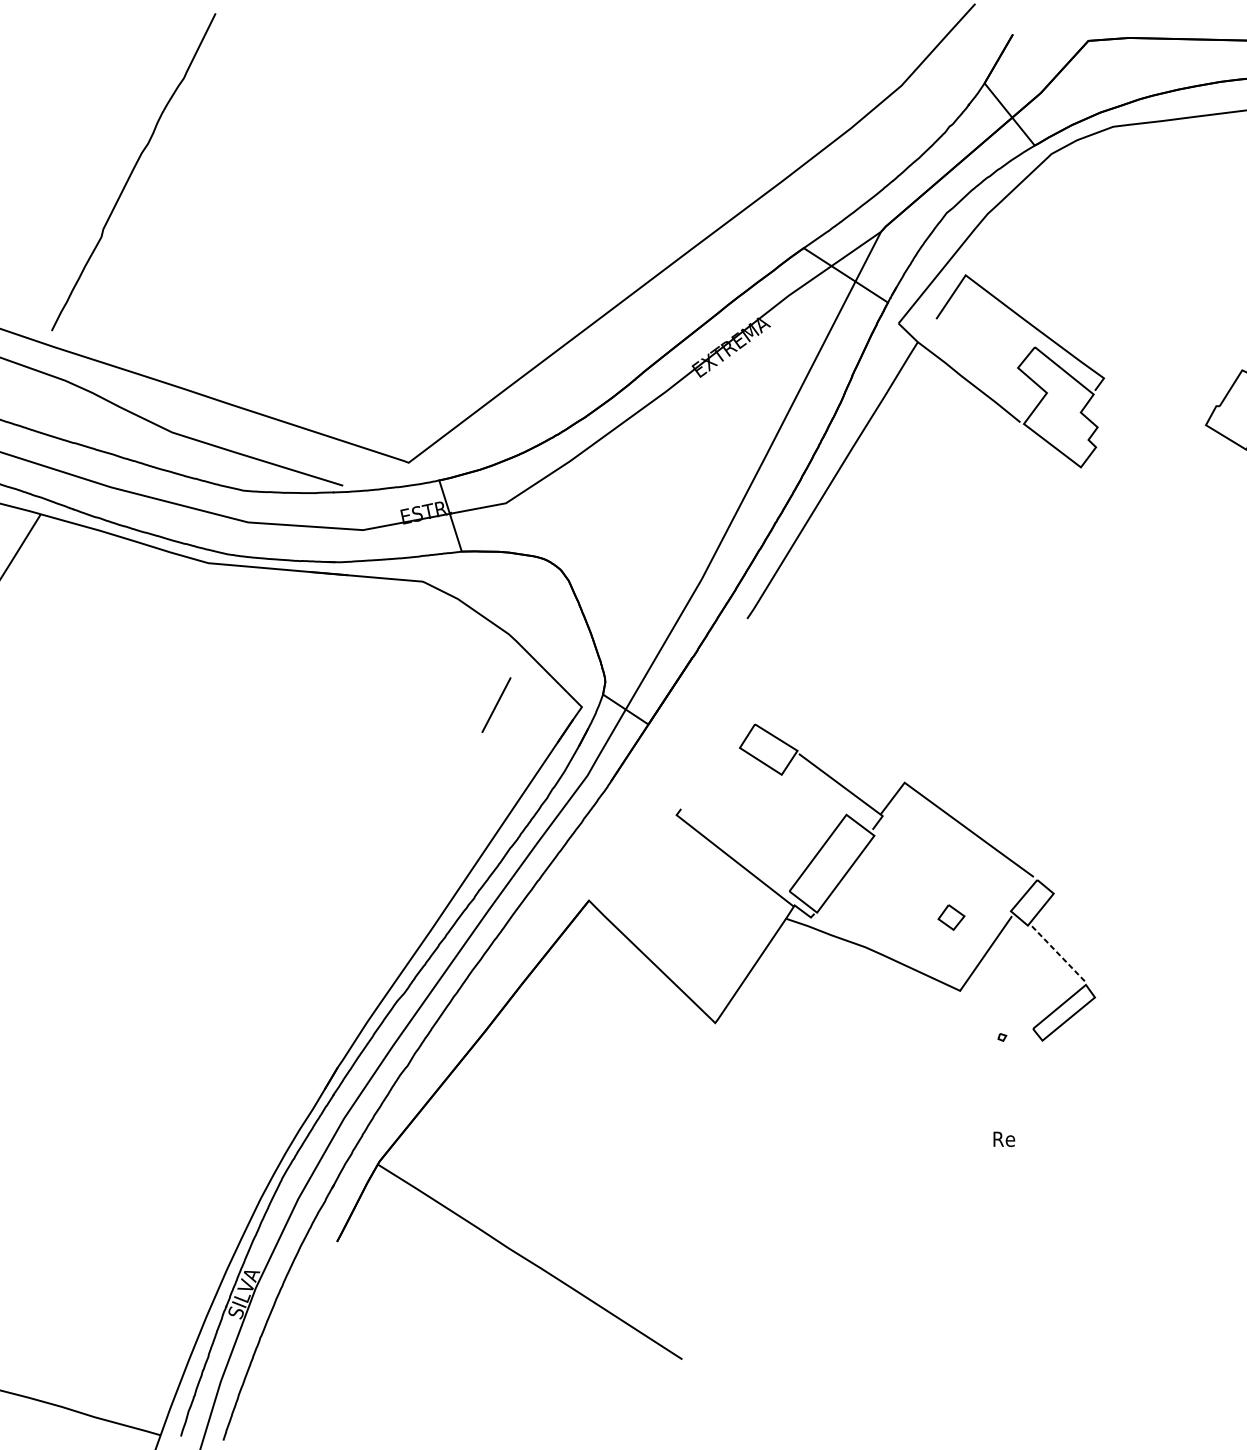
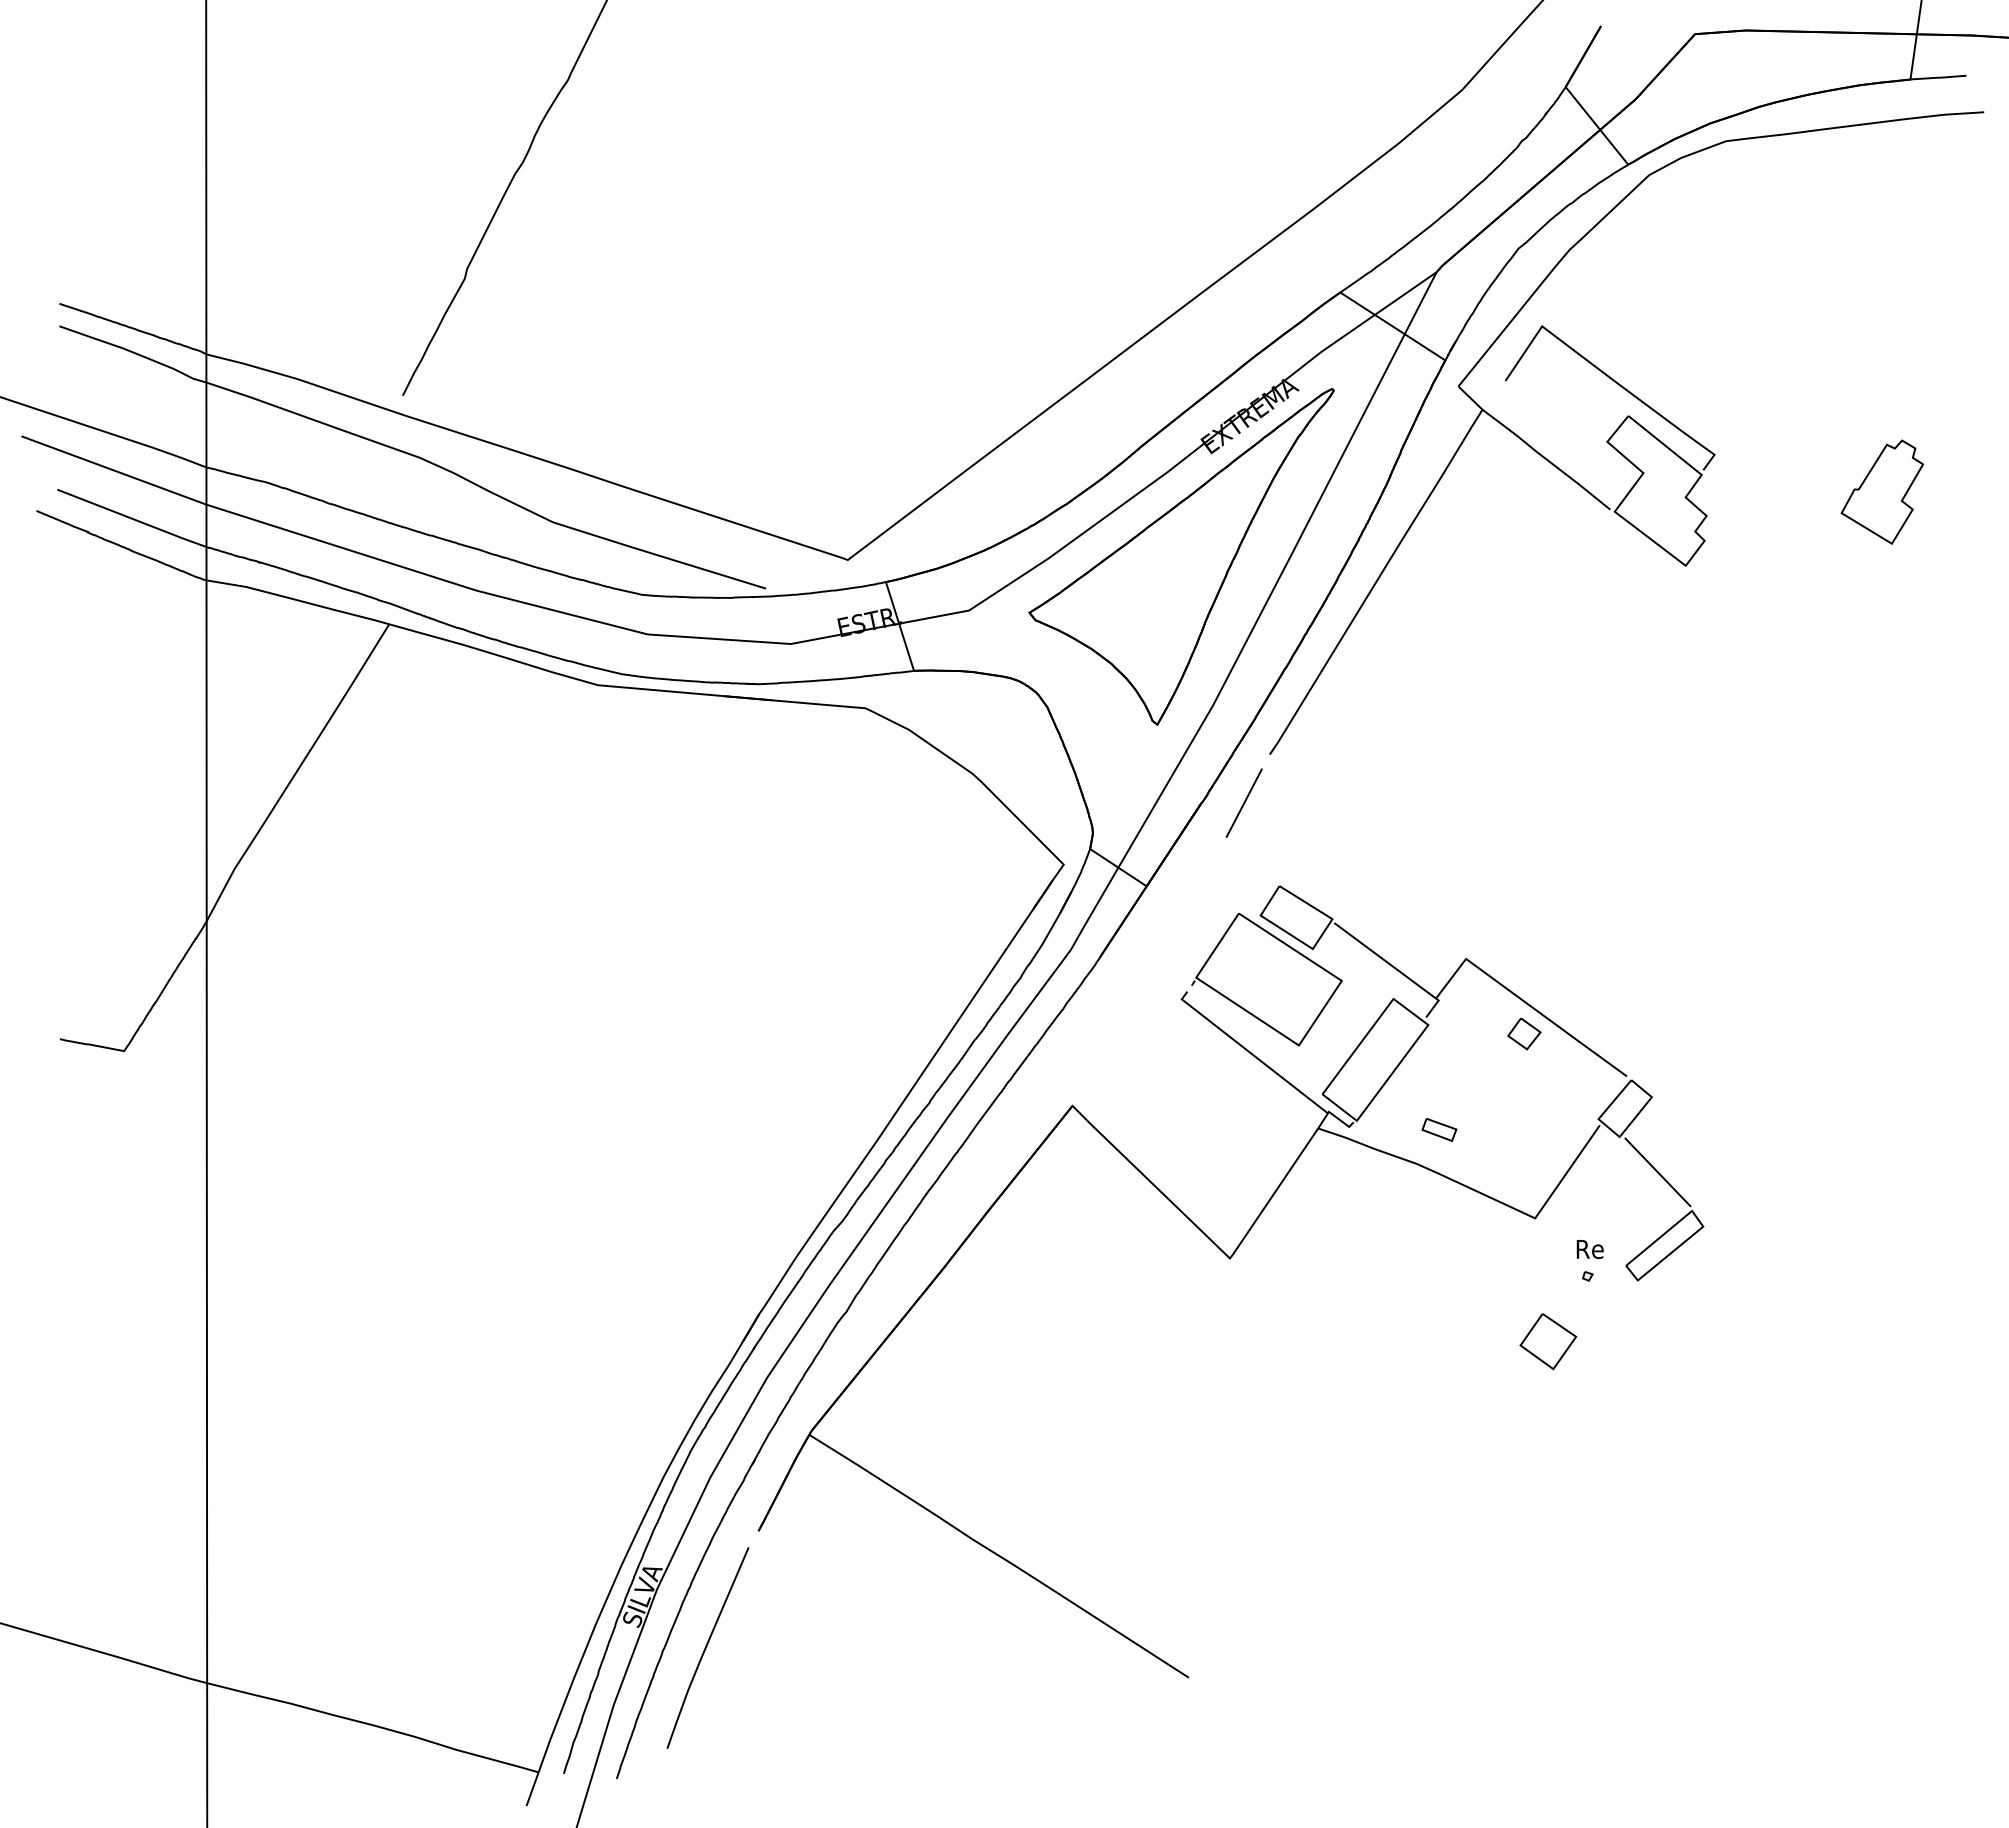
part: (676, 459) -> (1181, 556), added
line: (495, 704) -> (1243, 802), moved
part: (744, 799) -> (1266, 979), added
part: (951, 917) -> (1524, 1033), moved
part: (883, 919) -> (1439, 1129), added
line: (1058, 954) -> (1657, 1172), dashed -> solid
part: (970, 1089) -> (1548, 1341), added
text: (1003, 1139) -> (1589, 1249), moved
curve: (296, 1334) -> (707, 1646), added

